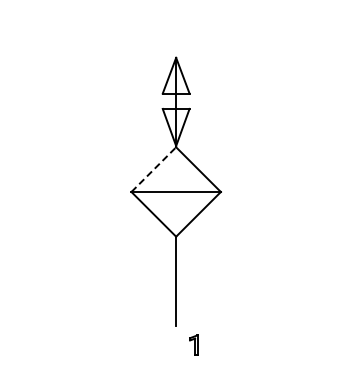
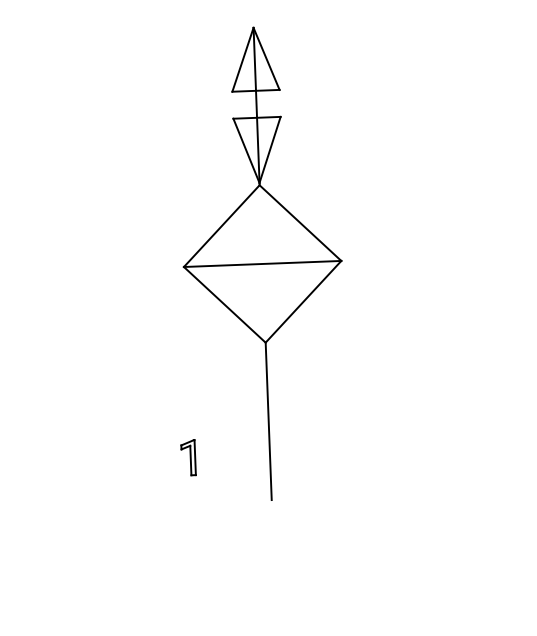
line: (153, 169) -> (221, 225), dashed -> solid
part: (193, 344) -> (187, 456), moved

